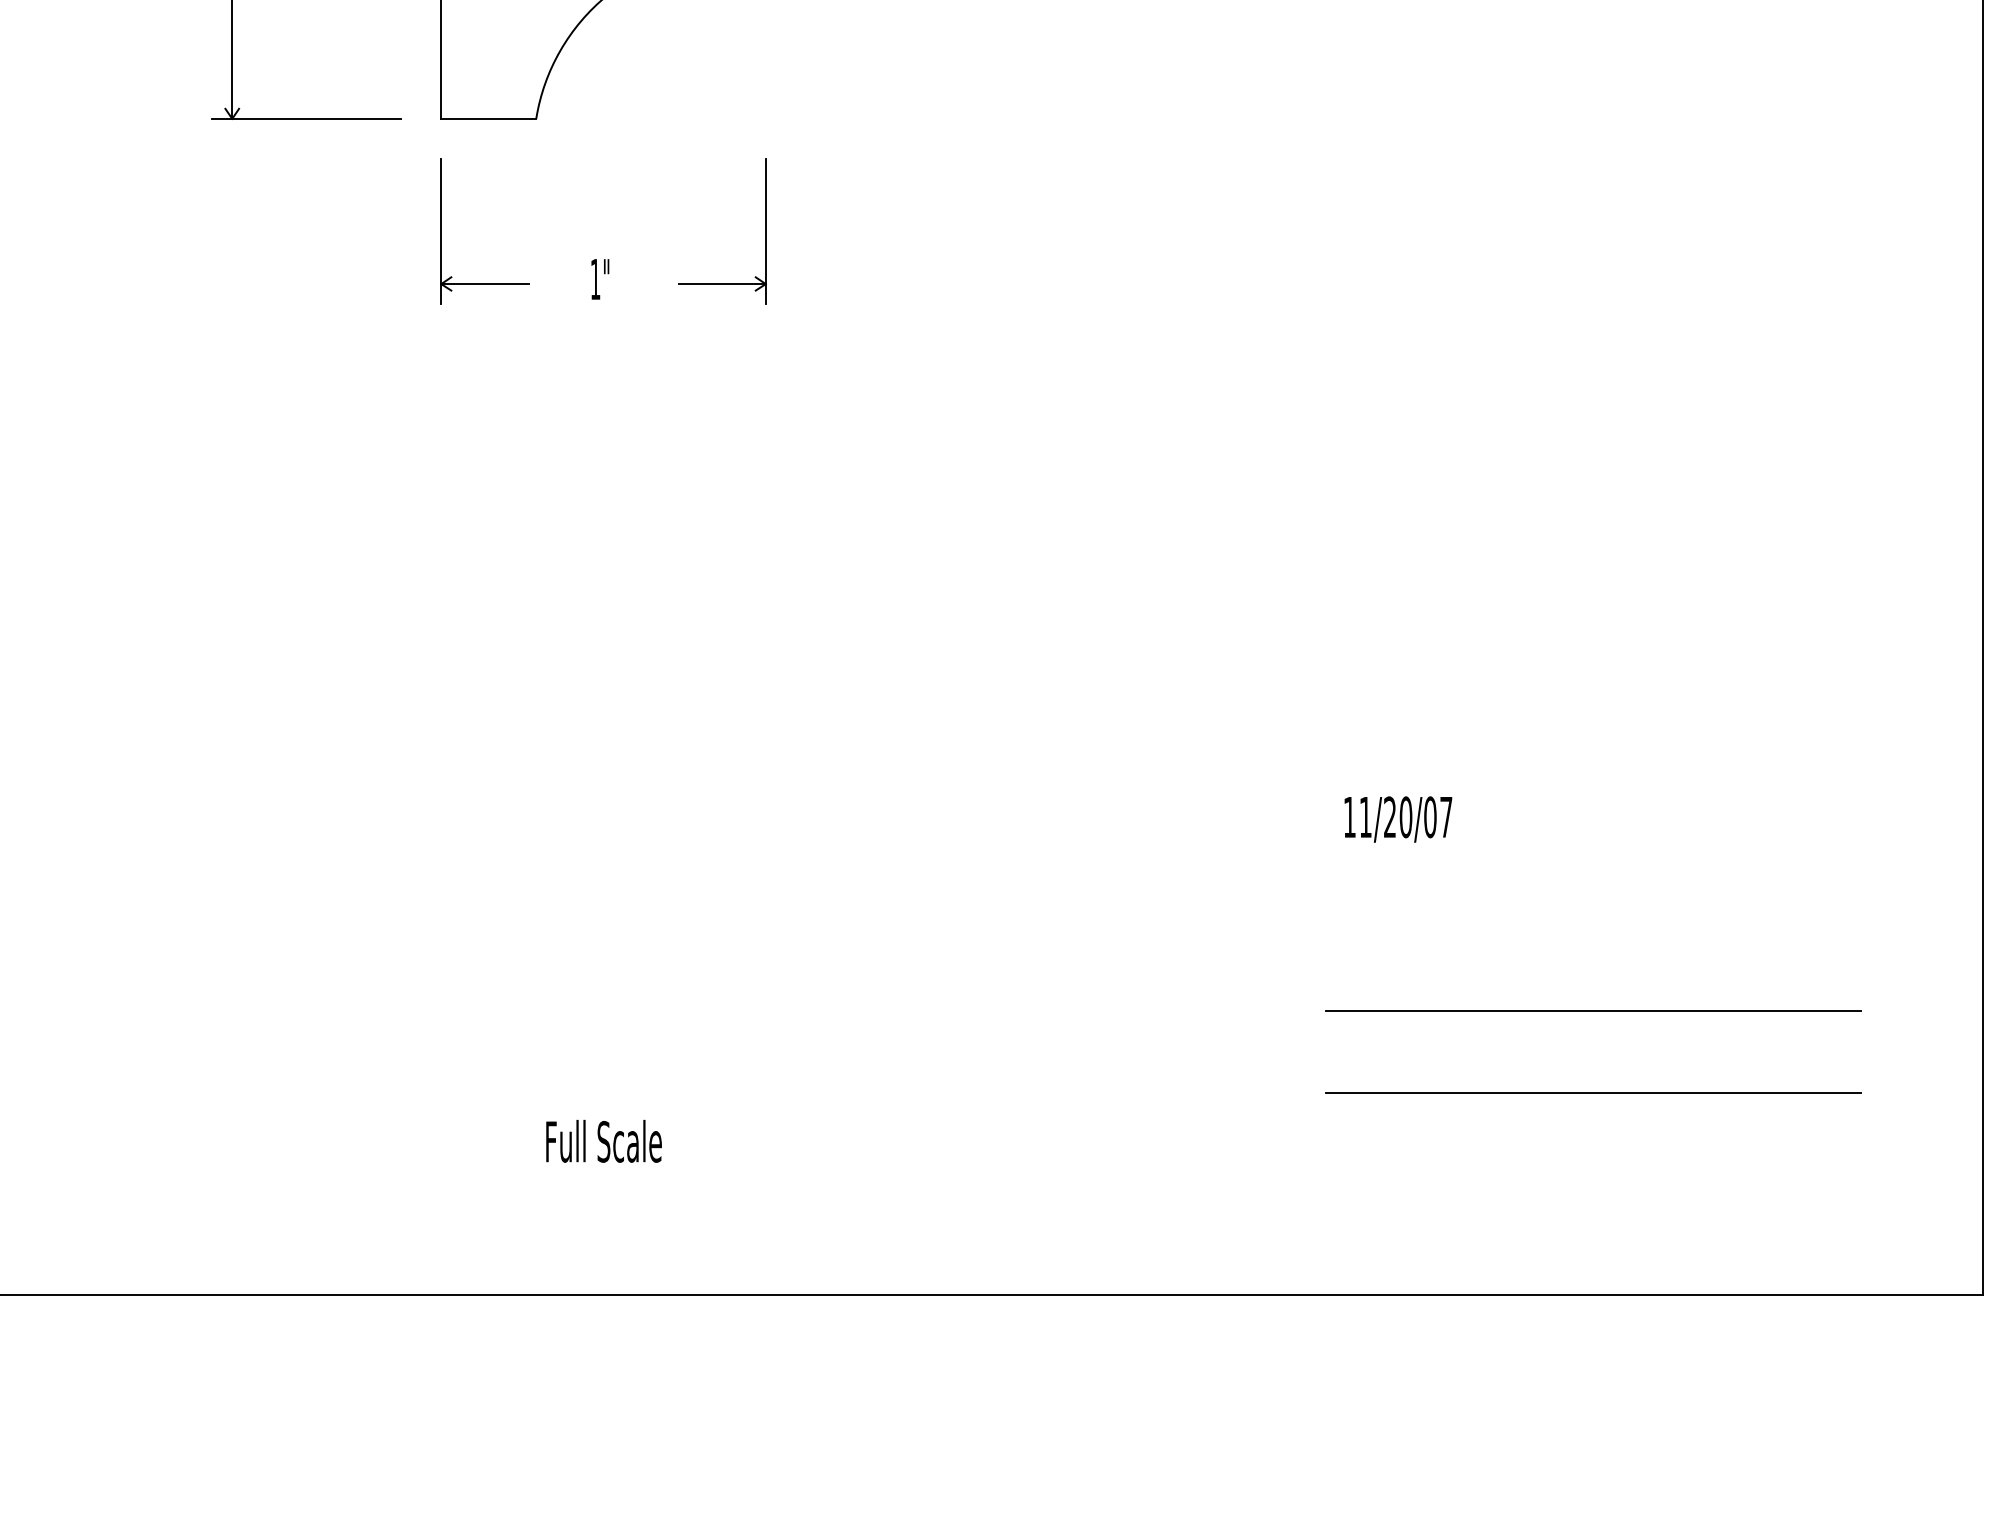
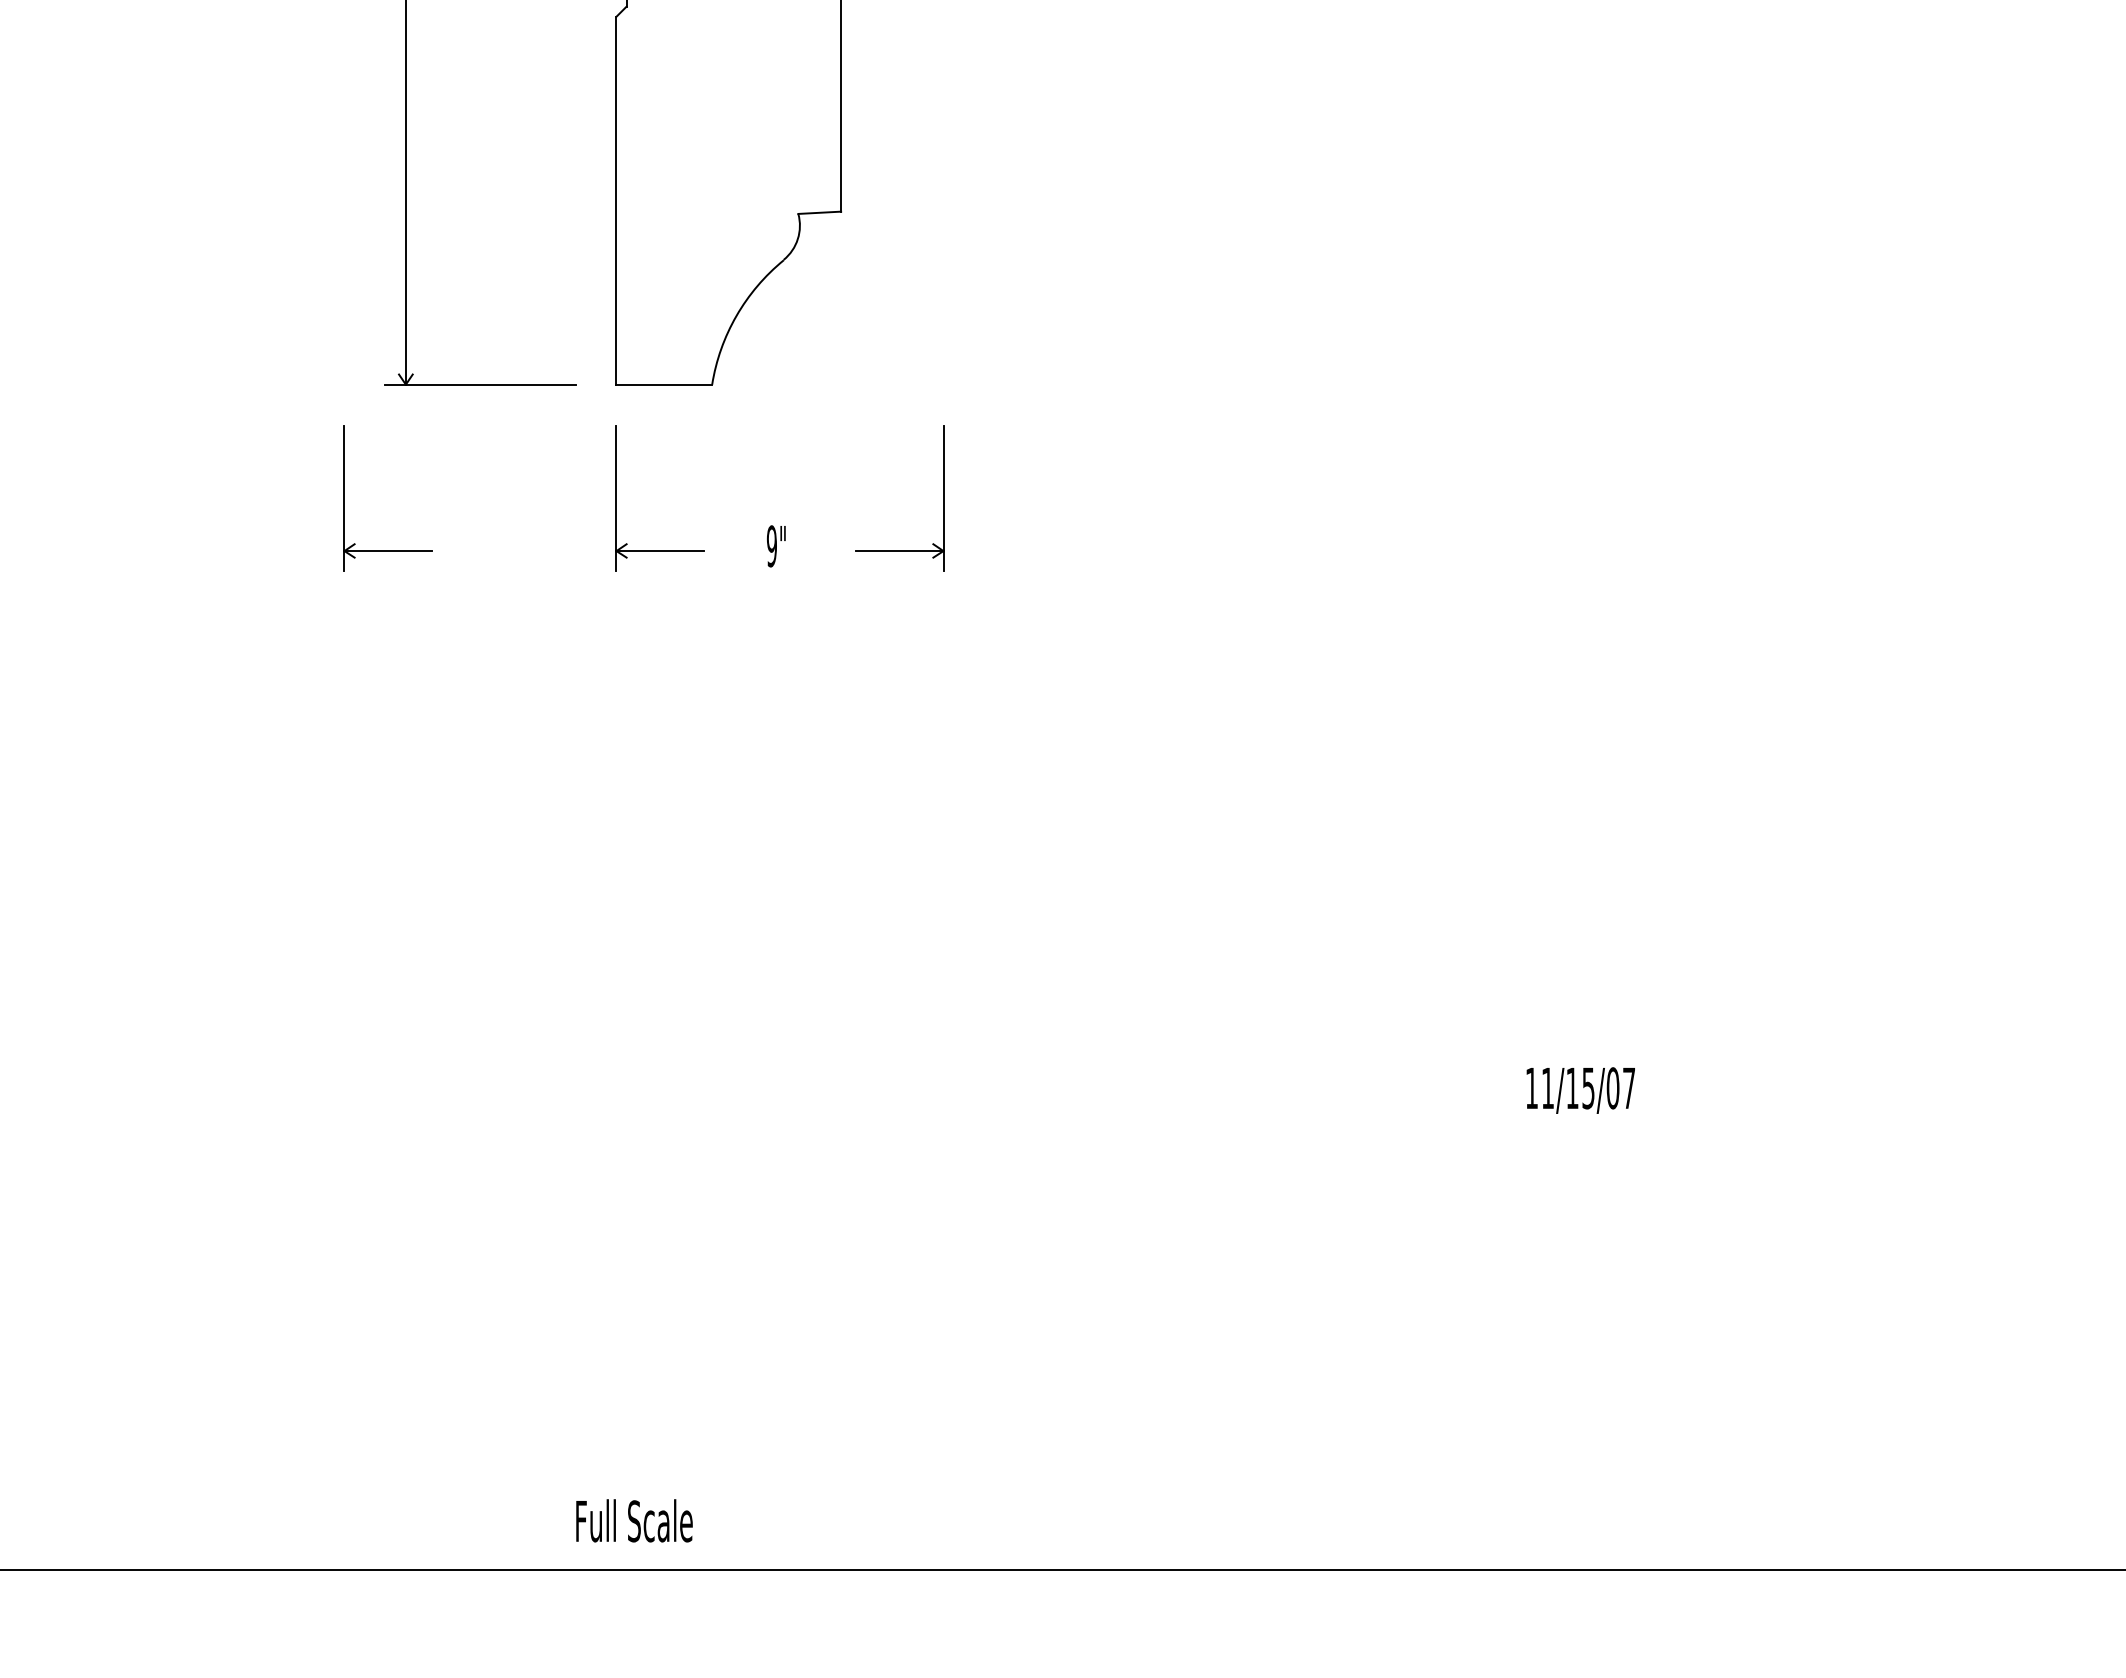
part: (171, 231) -> (344, 498), added
text: (595, 279) -> (771, 546), 1" -> 9"
text: (1398, 817) -> (1580, 1088), 11/20/07 -> 11/15/07
line: (1593, 1011) -> (1777, 1283), removed
line: (1593, 1092) -> (1777, 1365), removed
text: (604, 1141) -> (634, 1520), moved

